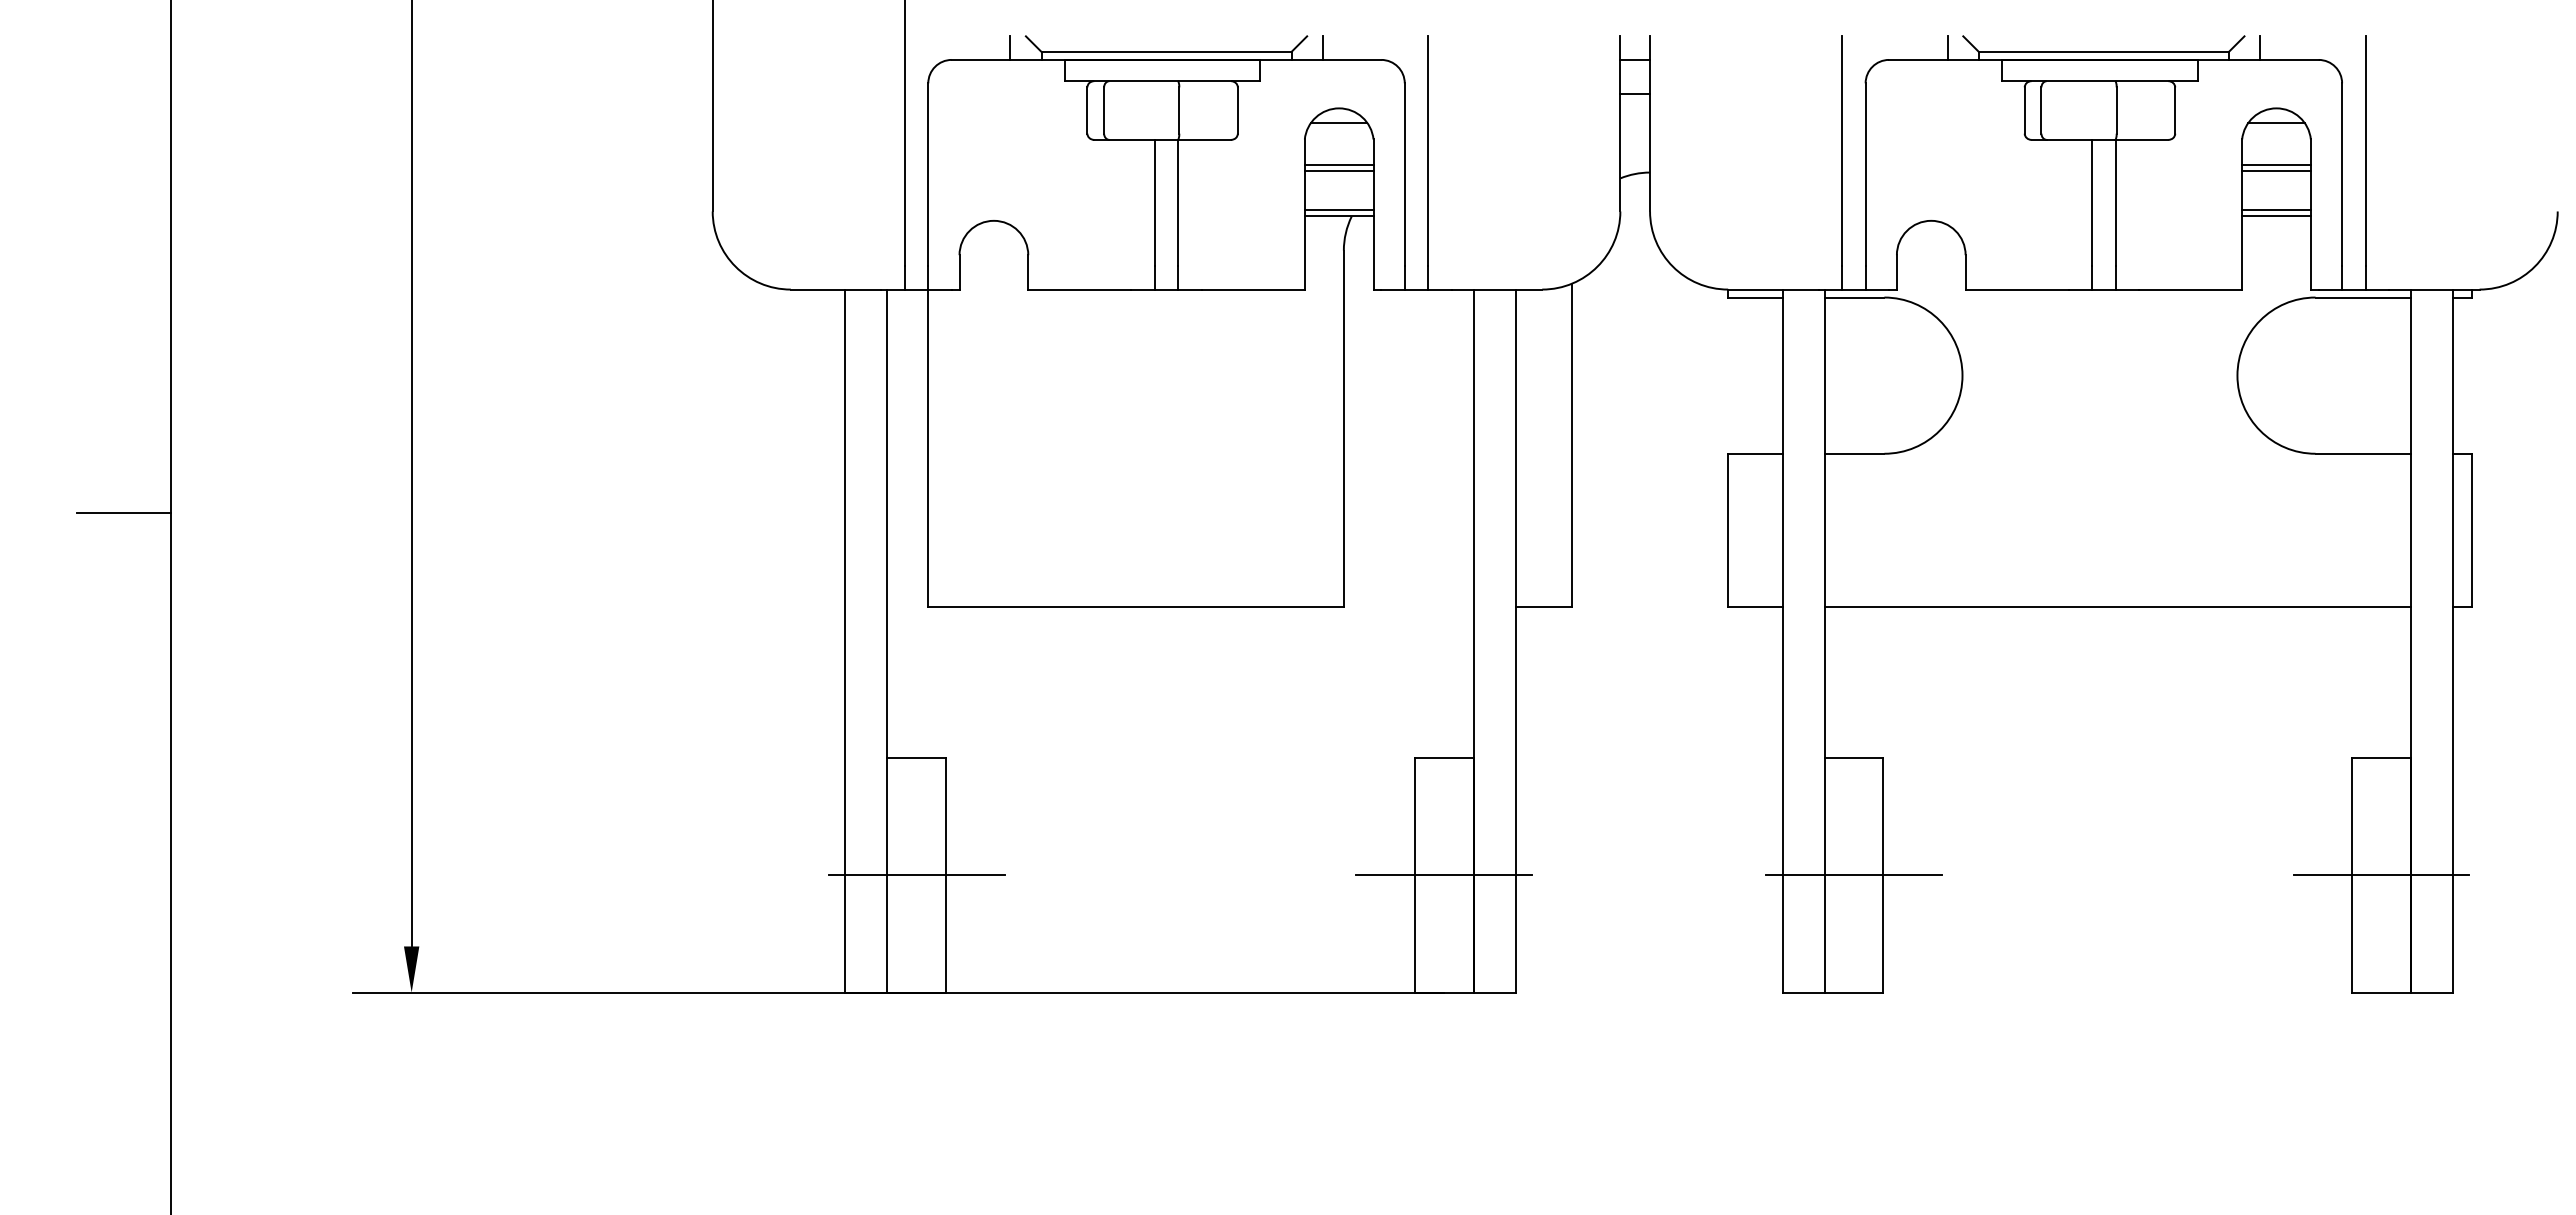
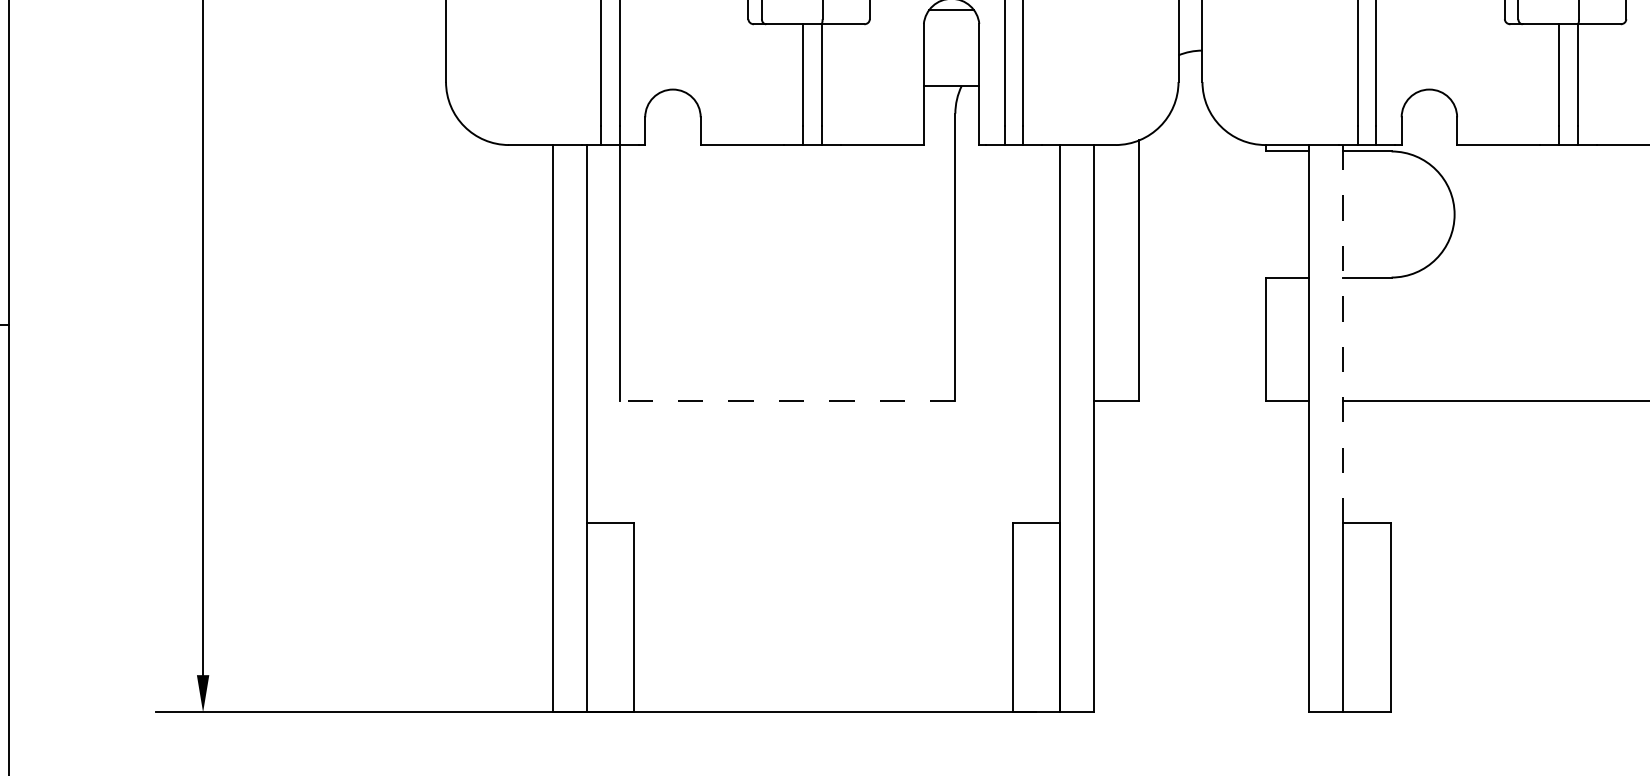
line: (1338, 164) -> (951, 44), removed
line: (1338, 171) -> (951, 49), removed
line: (1338, 210) -> (951, 81), removed
line: (1824, 524) -> (1343, 334), solid -> dashed
line: (1136, 606) -> (788, 400), solid -> dashed
line: (916, 875) -> (610, 617), removed
line: (1444, 875) -> (1036, 617), removed
line: (1853, 875) -> (1366, 617), removed

